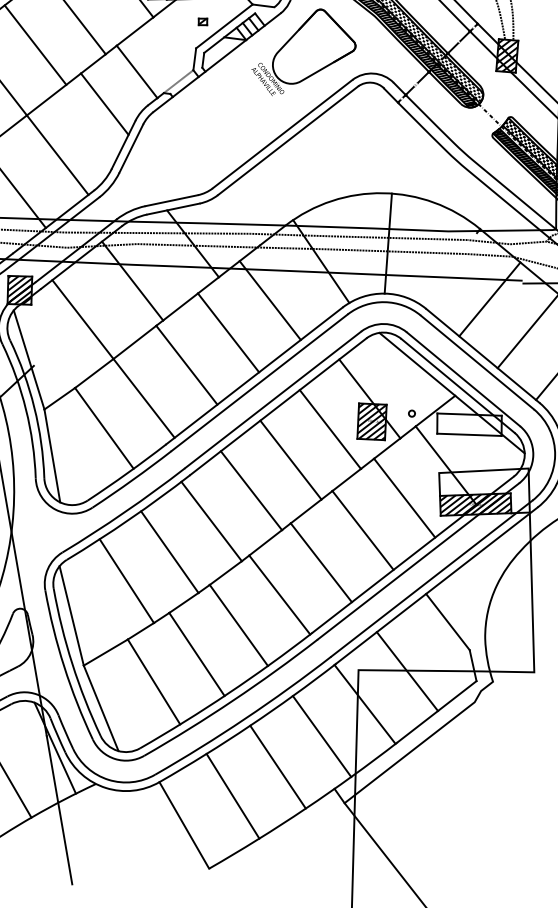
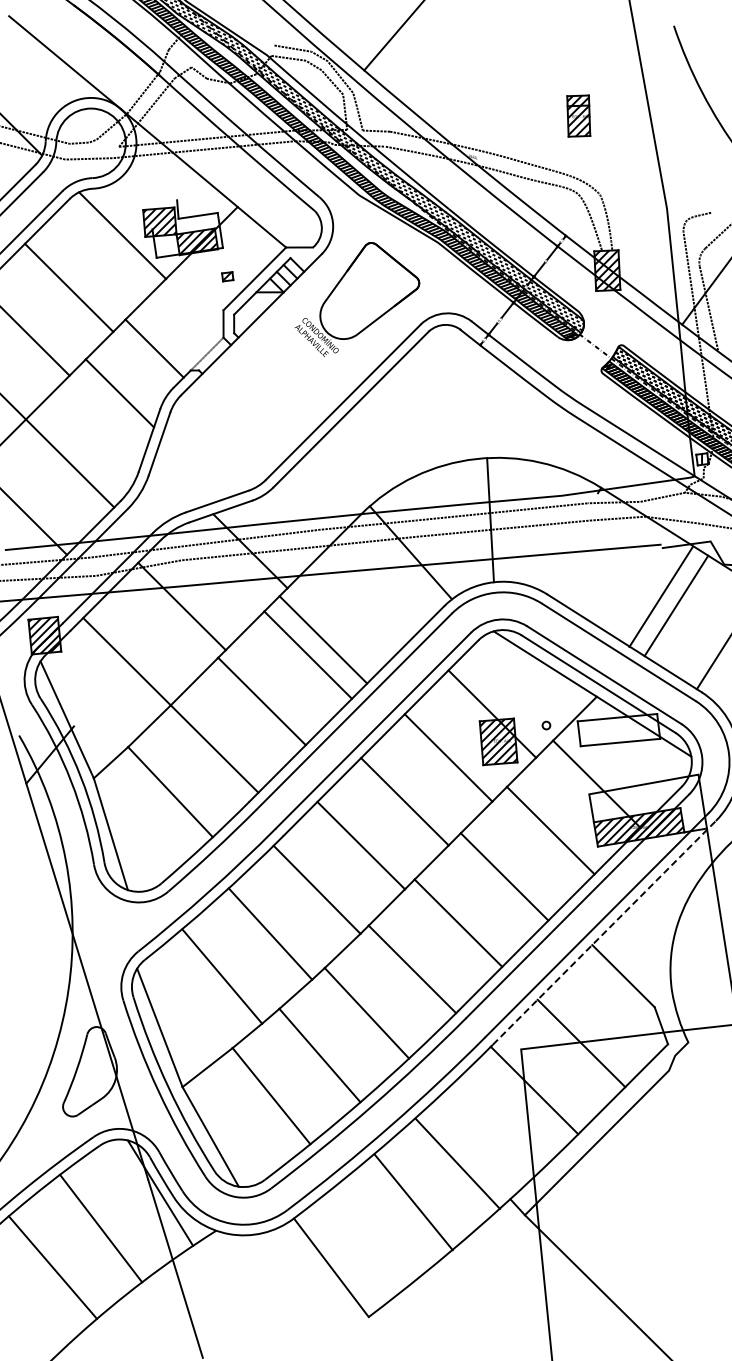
line: (490, 299) -> (661, 596), moved
line: (270, 300) -> (323, 639), moved
line: (437, 585) -> (604, 932), solid -> dashed
line: (321, 736) -> (457, 1163), moved
line: (278, 766) -> (437, 1180), removed
line: (232, 796) -> (413, 1202), moved

